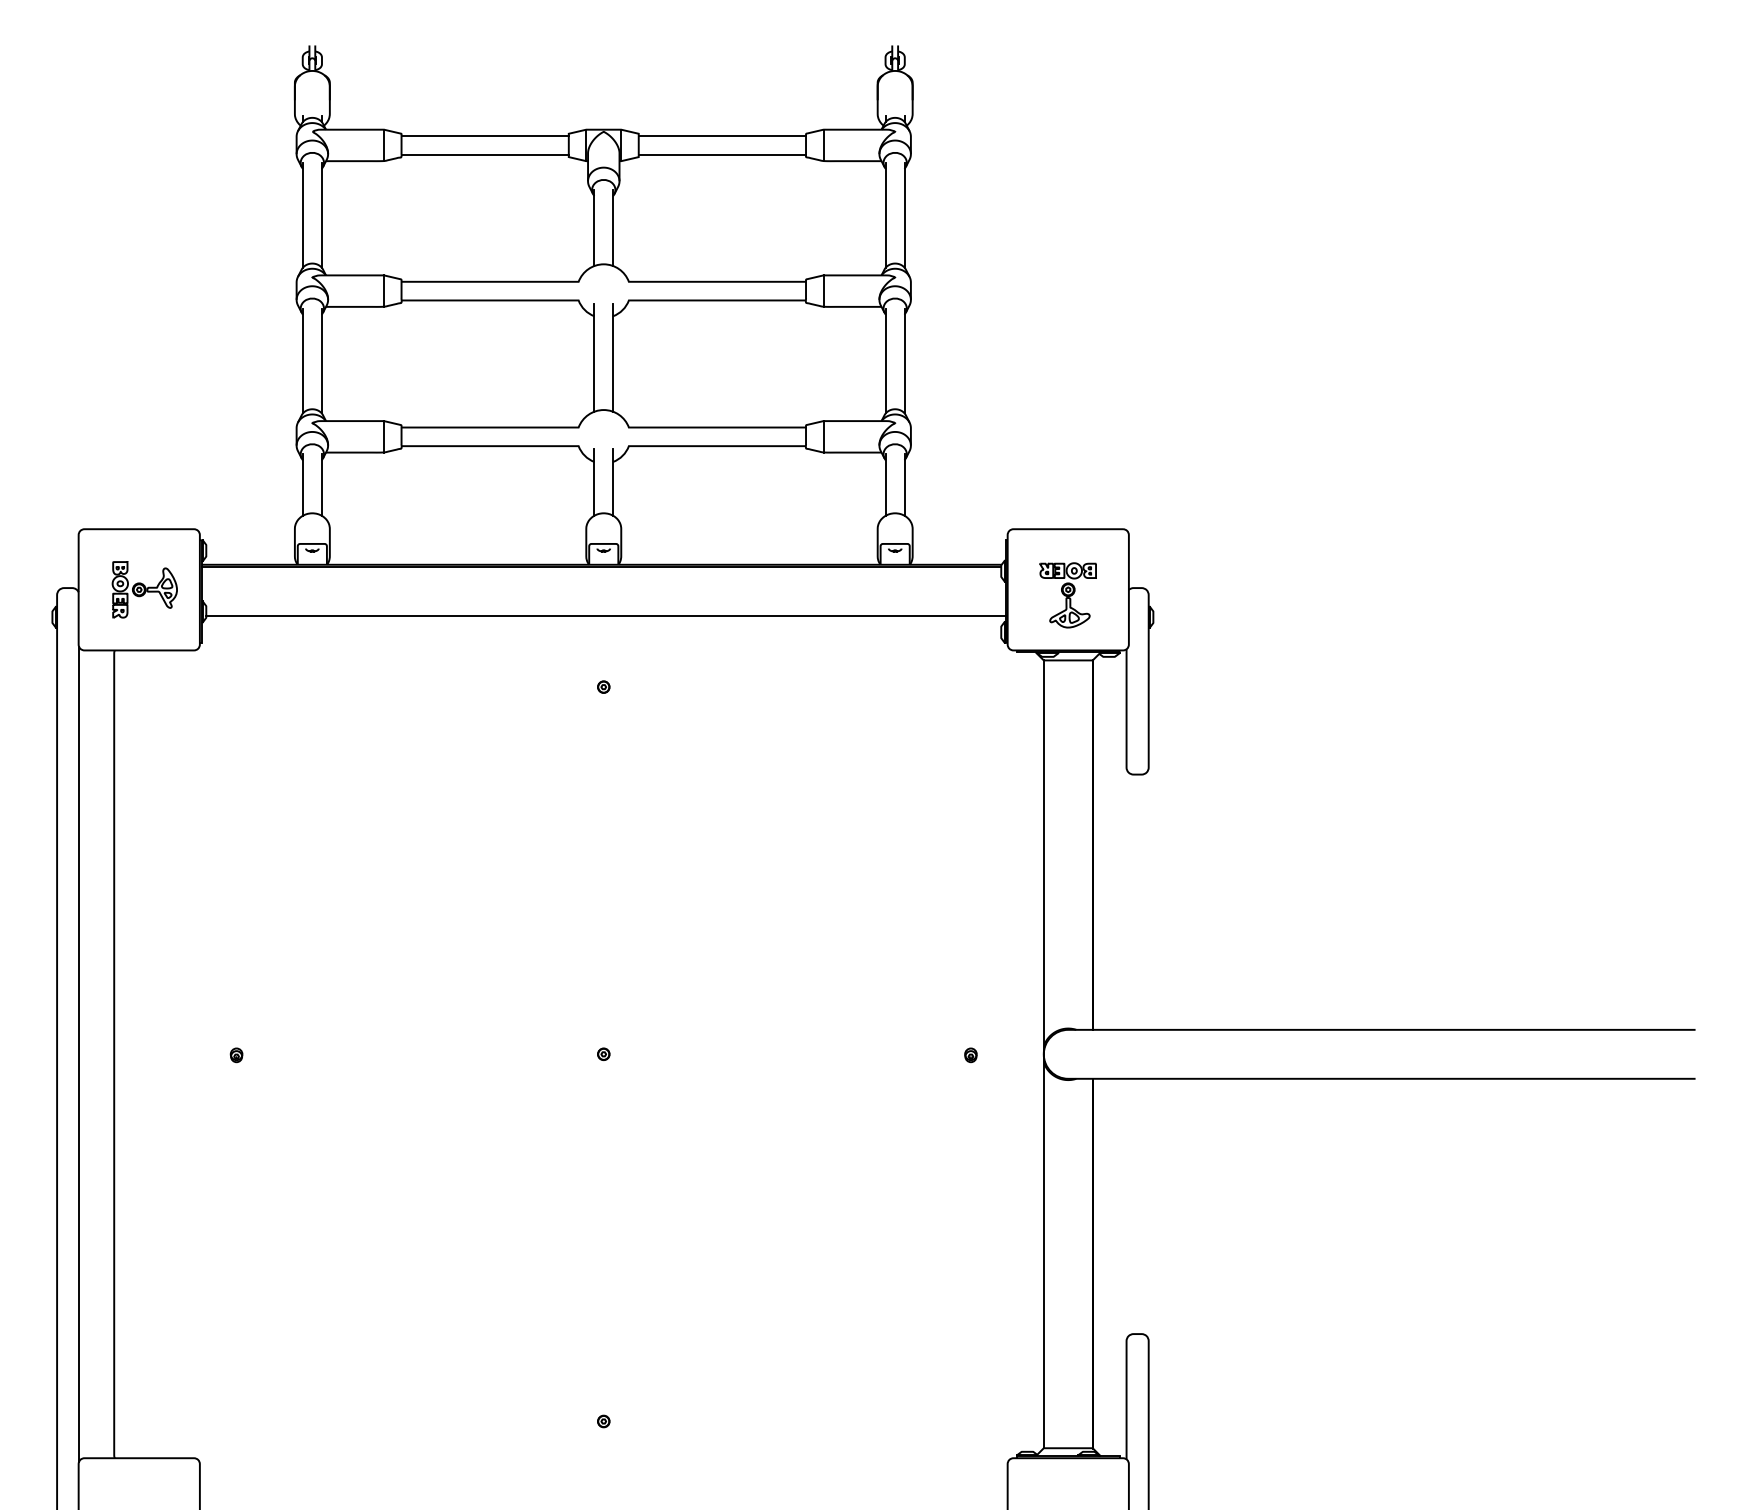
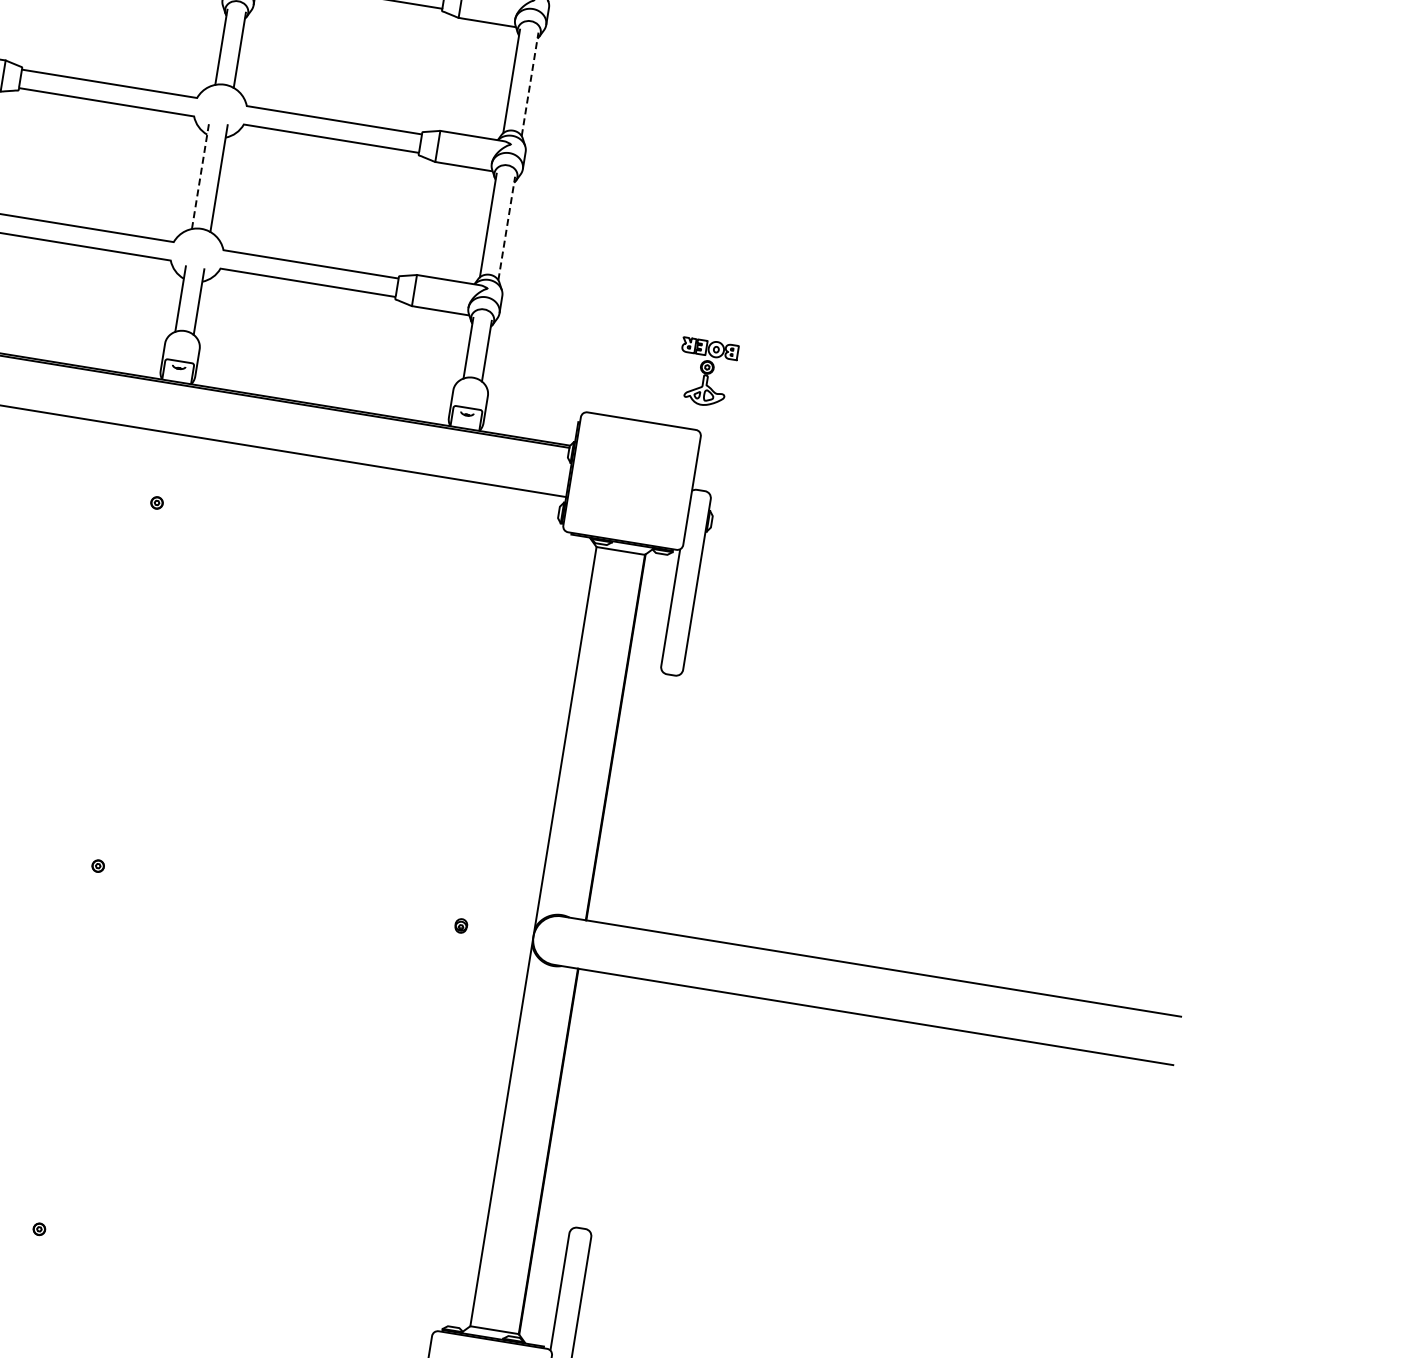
line: (904, 214) -> (530, 83), solid -> dashed
line: (594, 357) -> (200, 175), solid -> dashed
line: (904, 360) -> (506, 228), solid -> dashed
part: (1067, 595) -> (705, 372), moved

